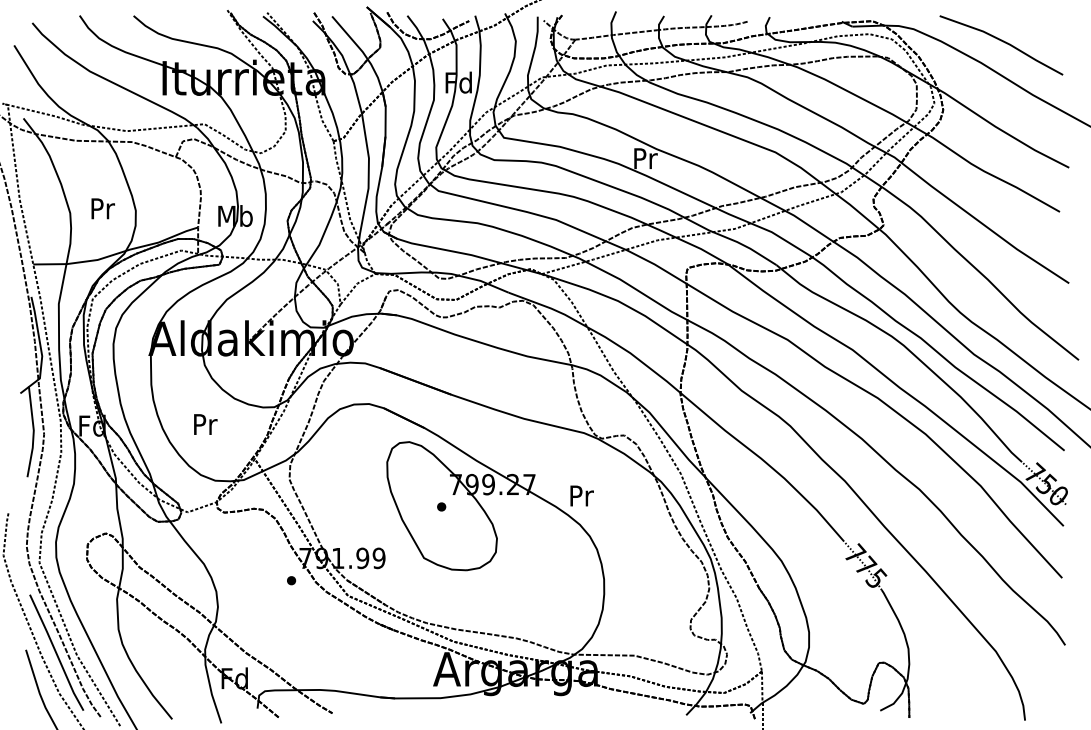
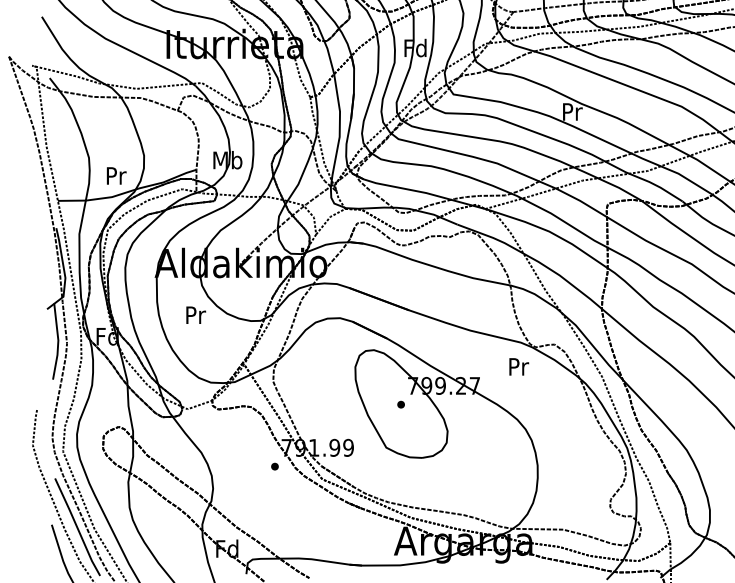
text: (102, 208) -> (116, 175), moved
text: (205, 424) -> (195, 315), moved
text: (581, 495) -> (518, 366), moved

